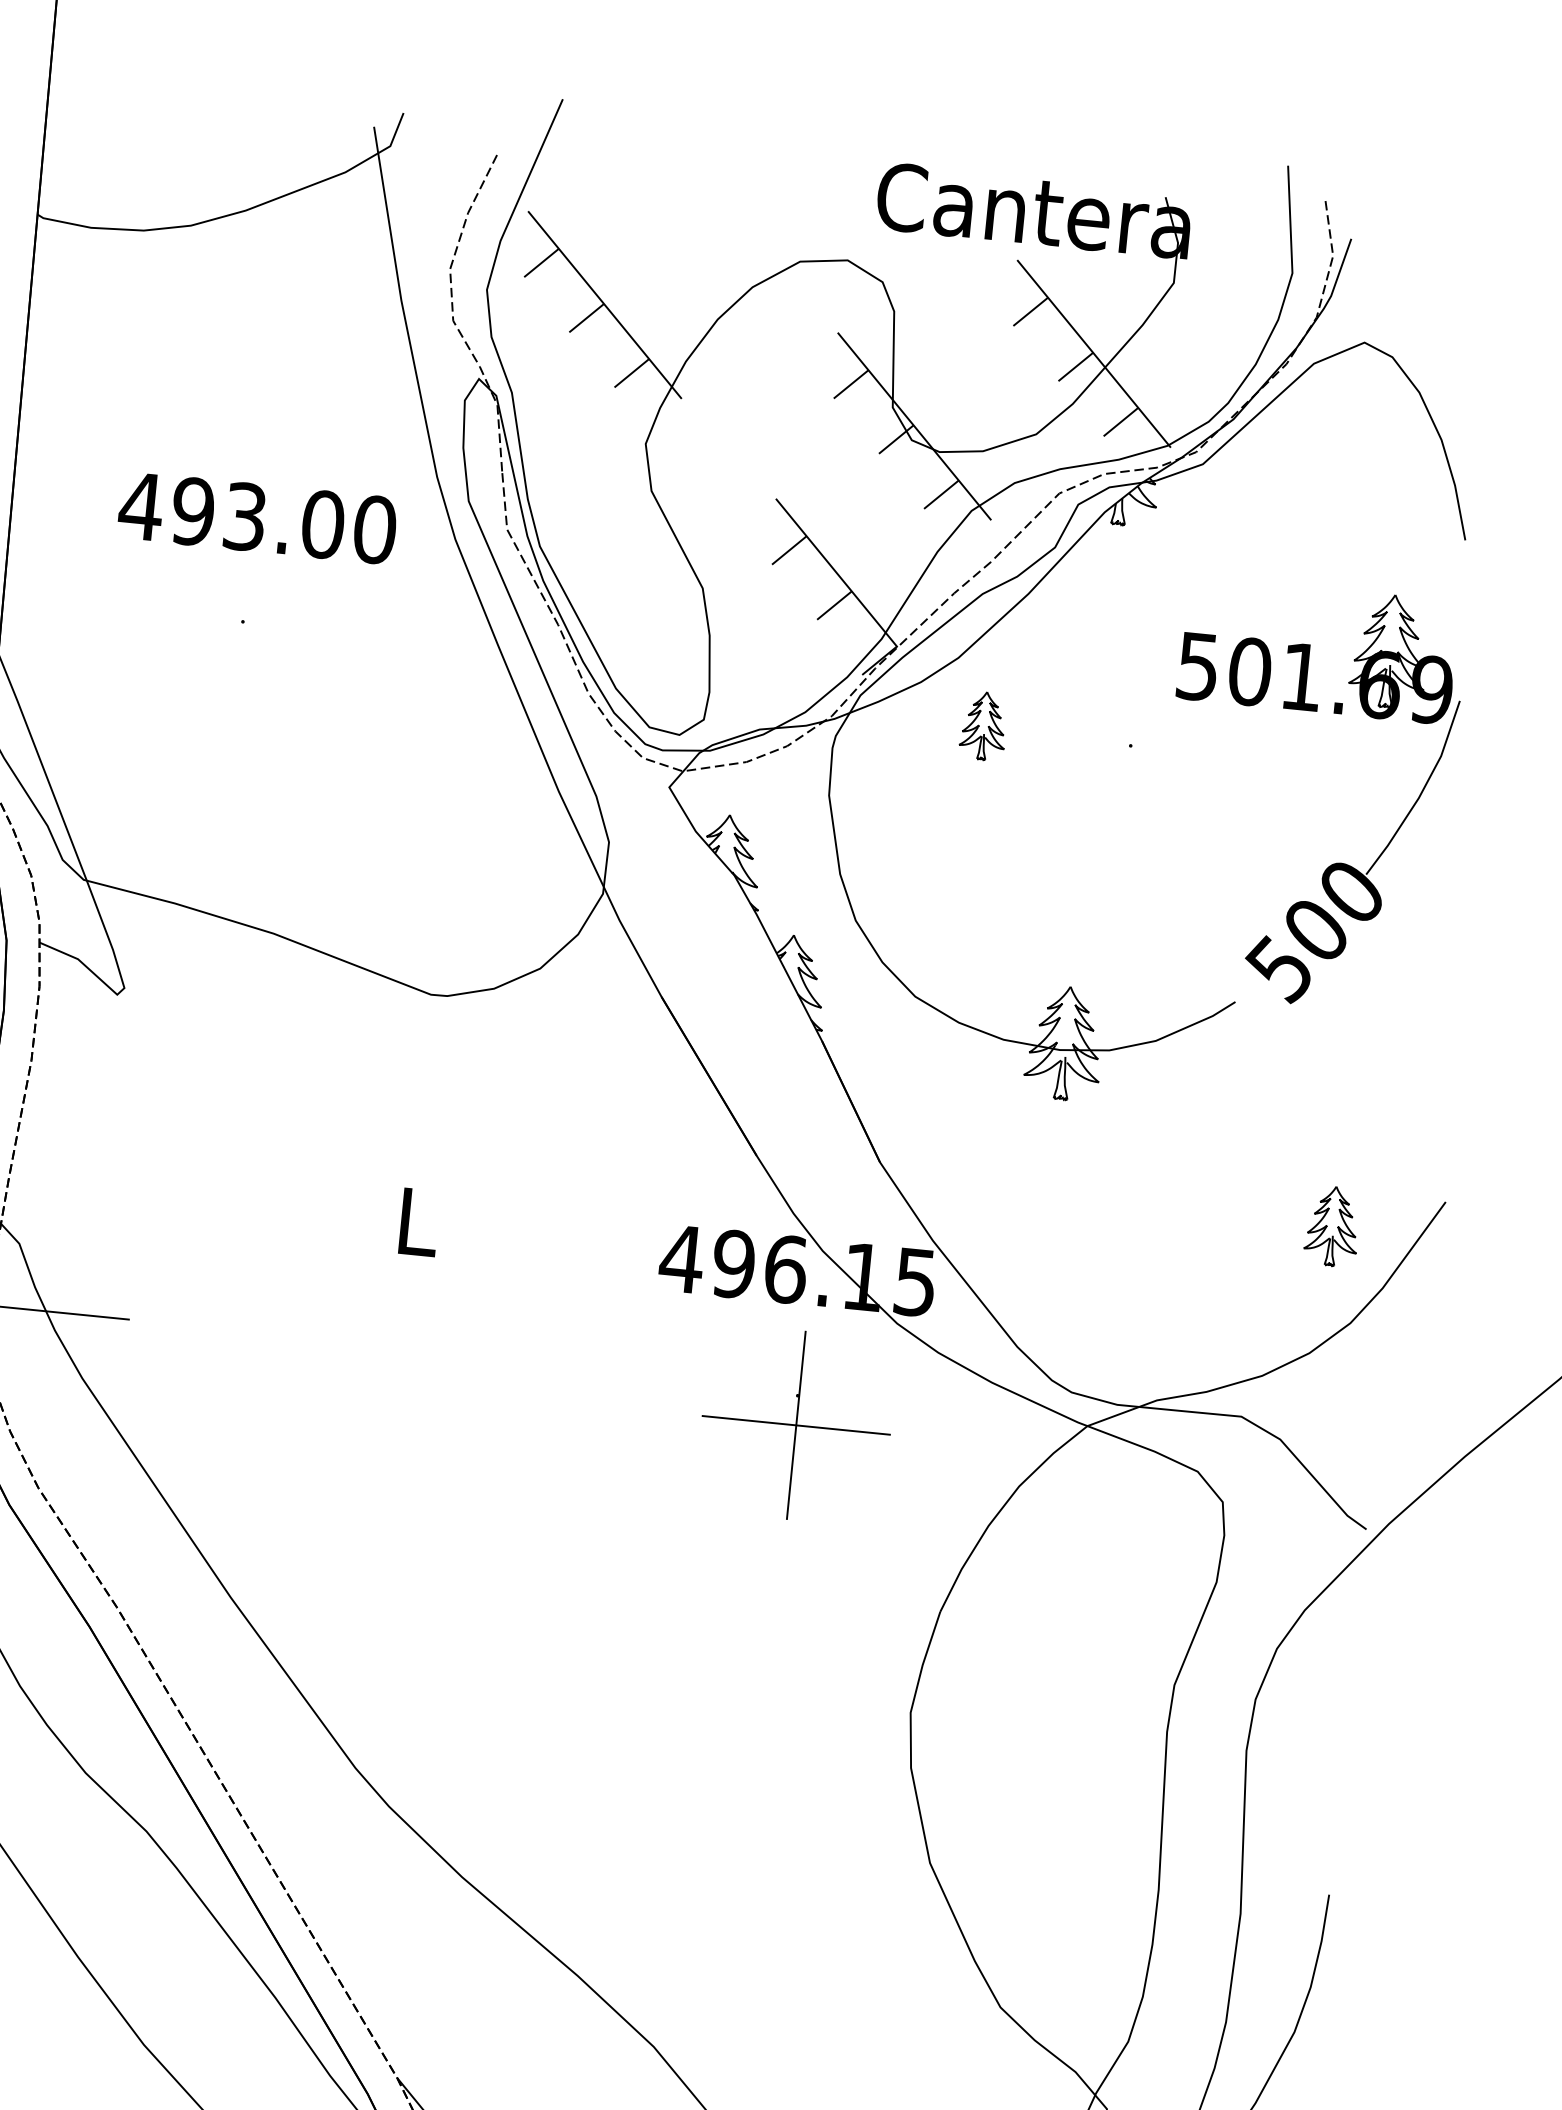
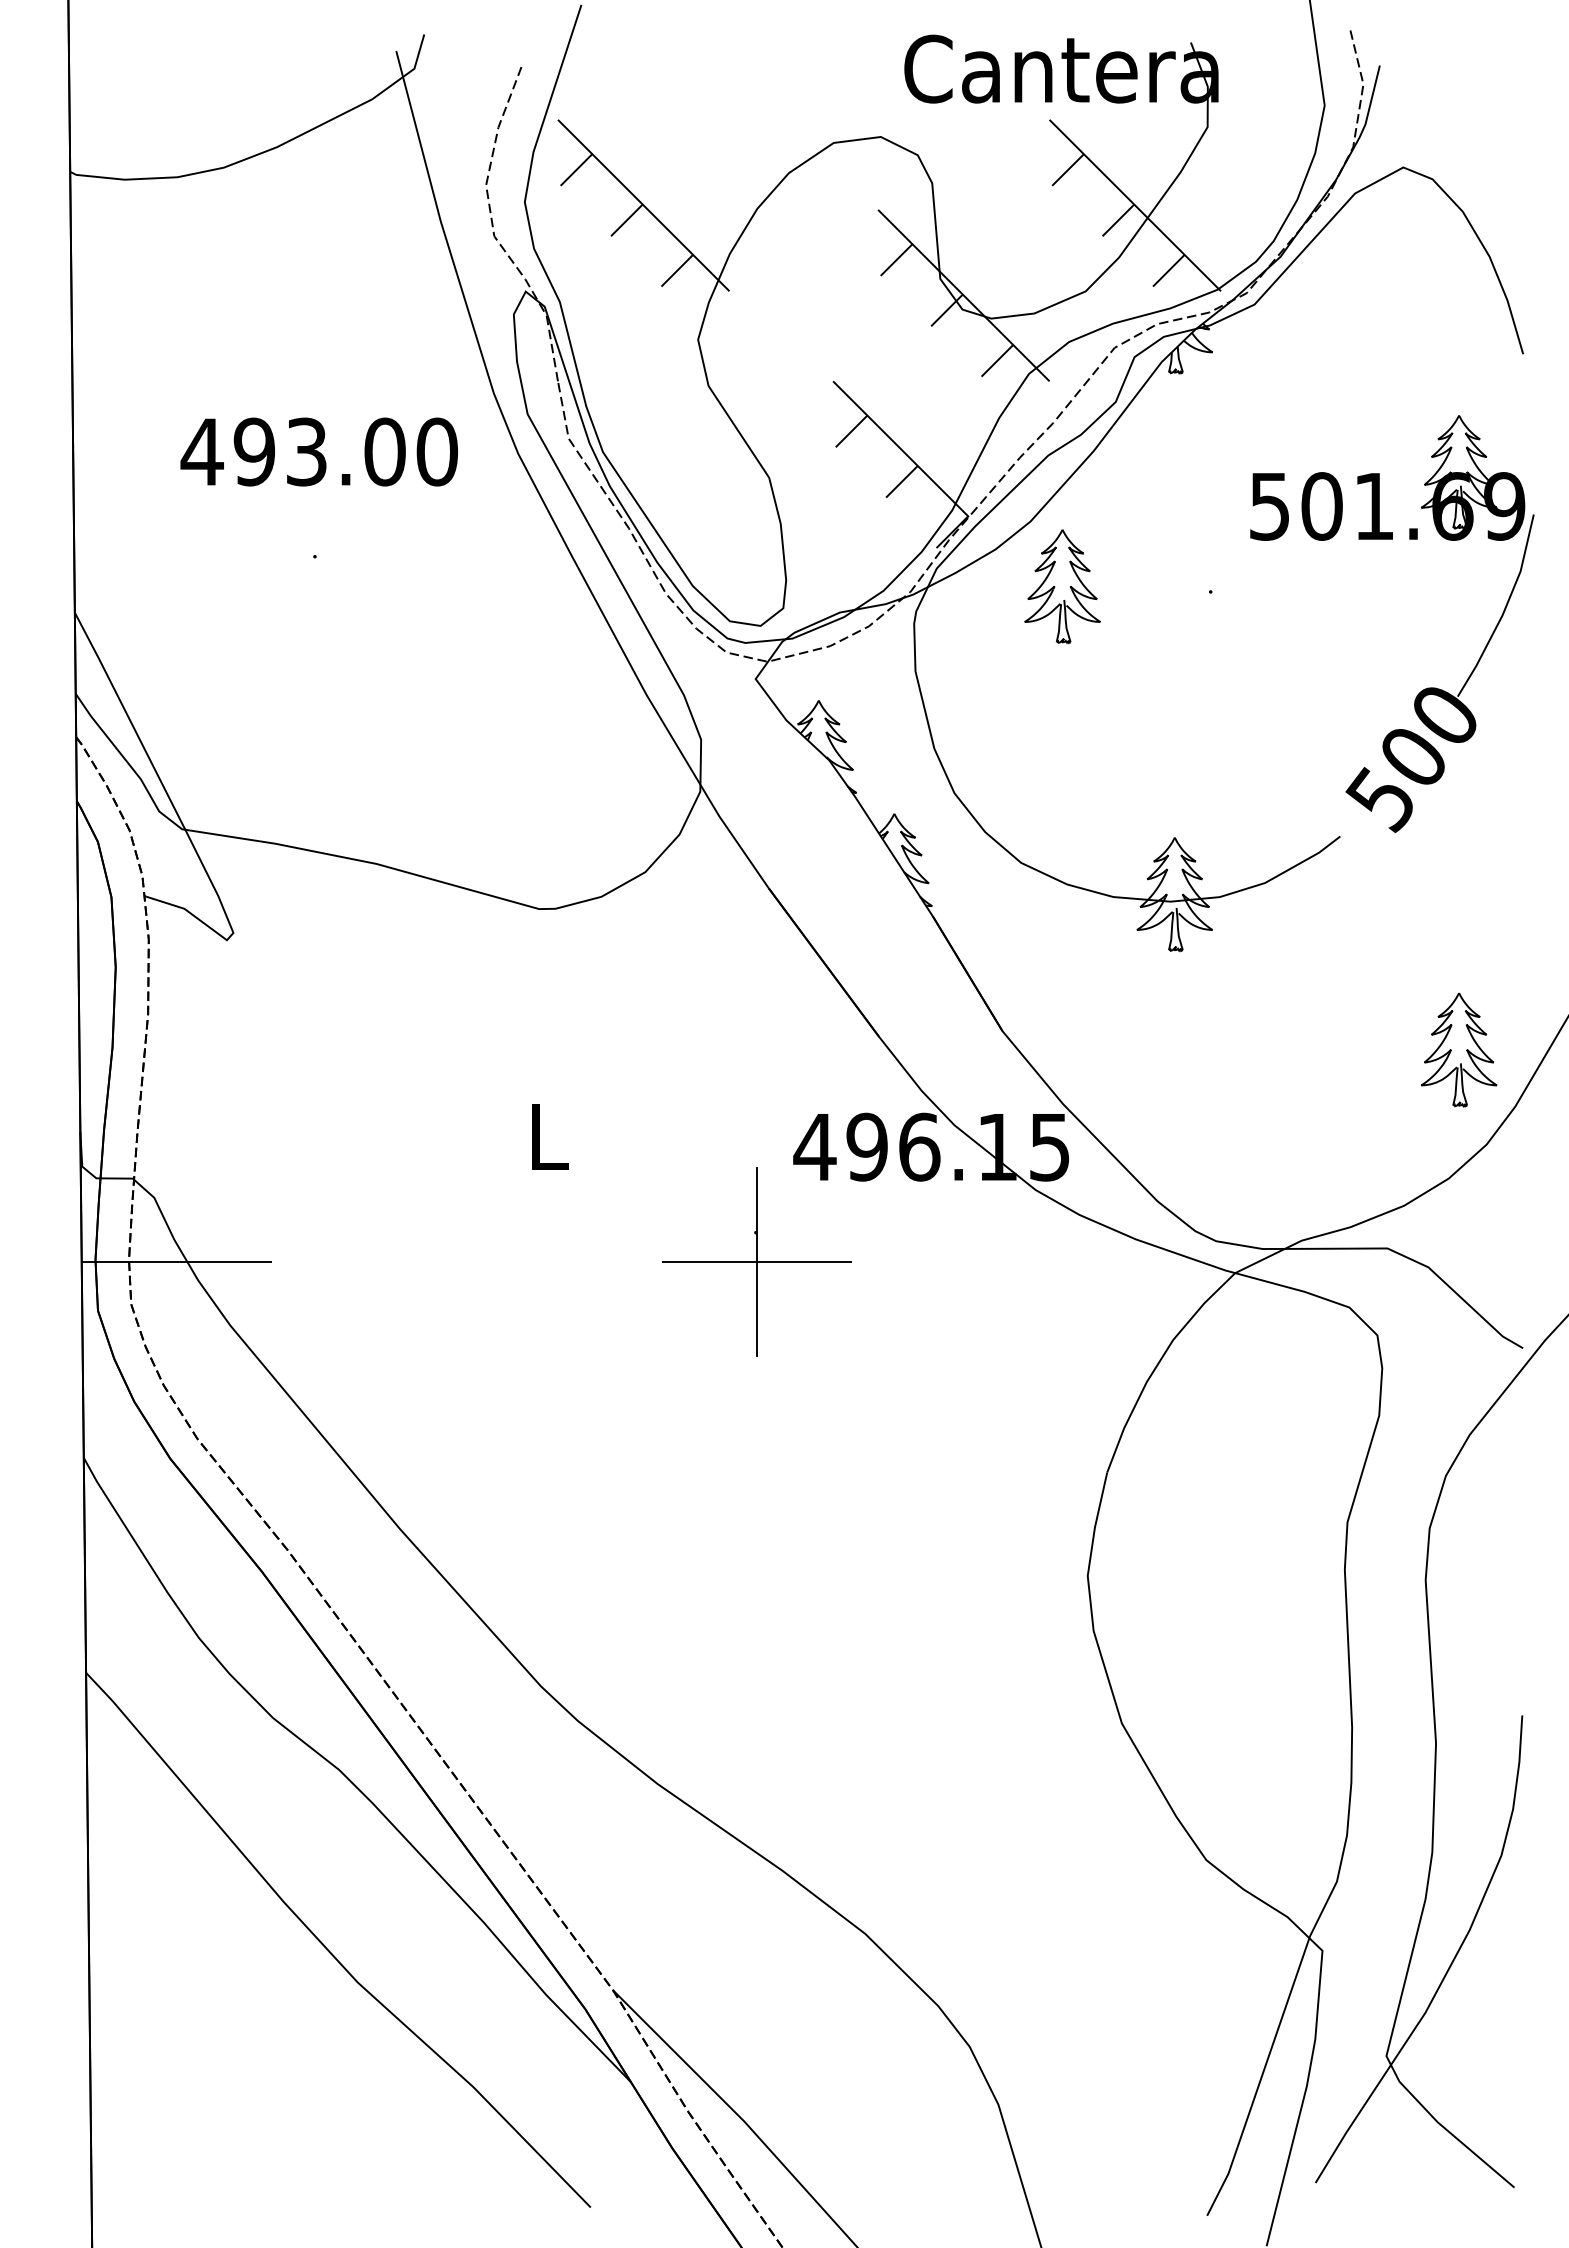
part: (983, 725) -> (1062, 586), size x1.67
part: (1332, 1225) -> (1459, 1049), size x1.43
part: (795, 1424) -> (756, 1261), moved

